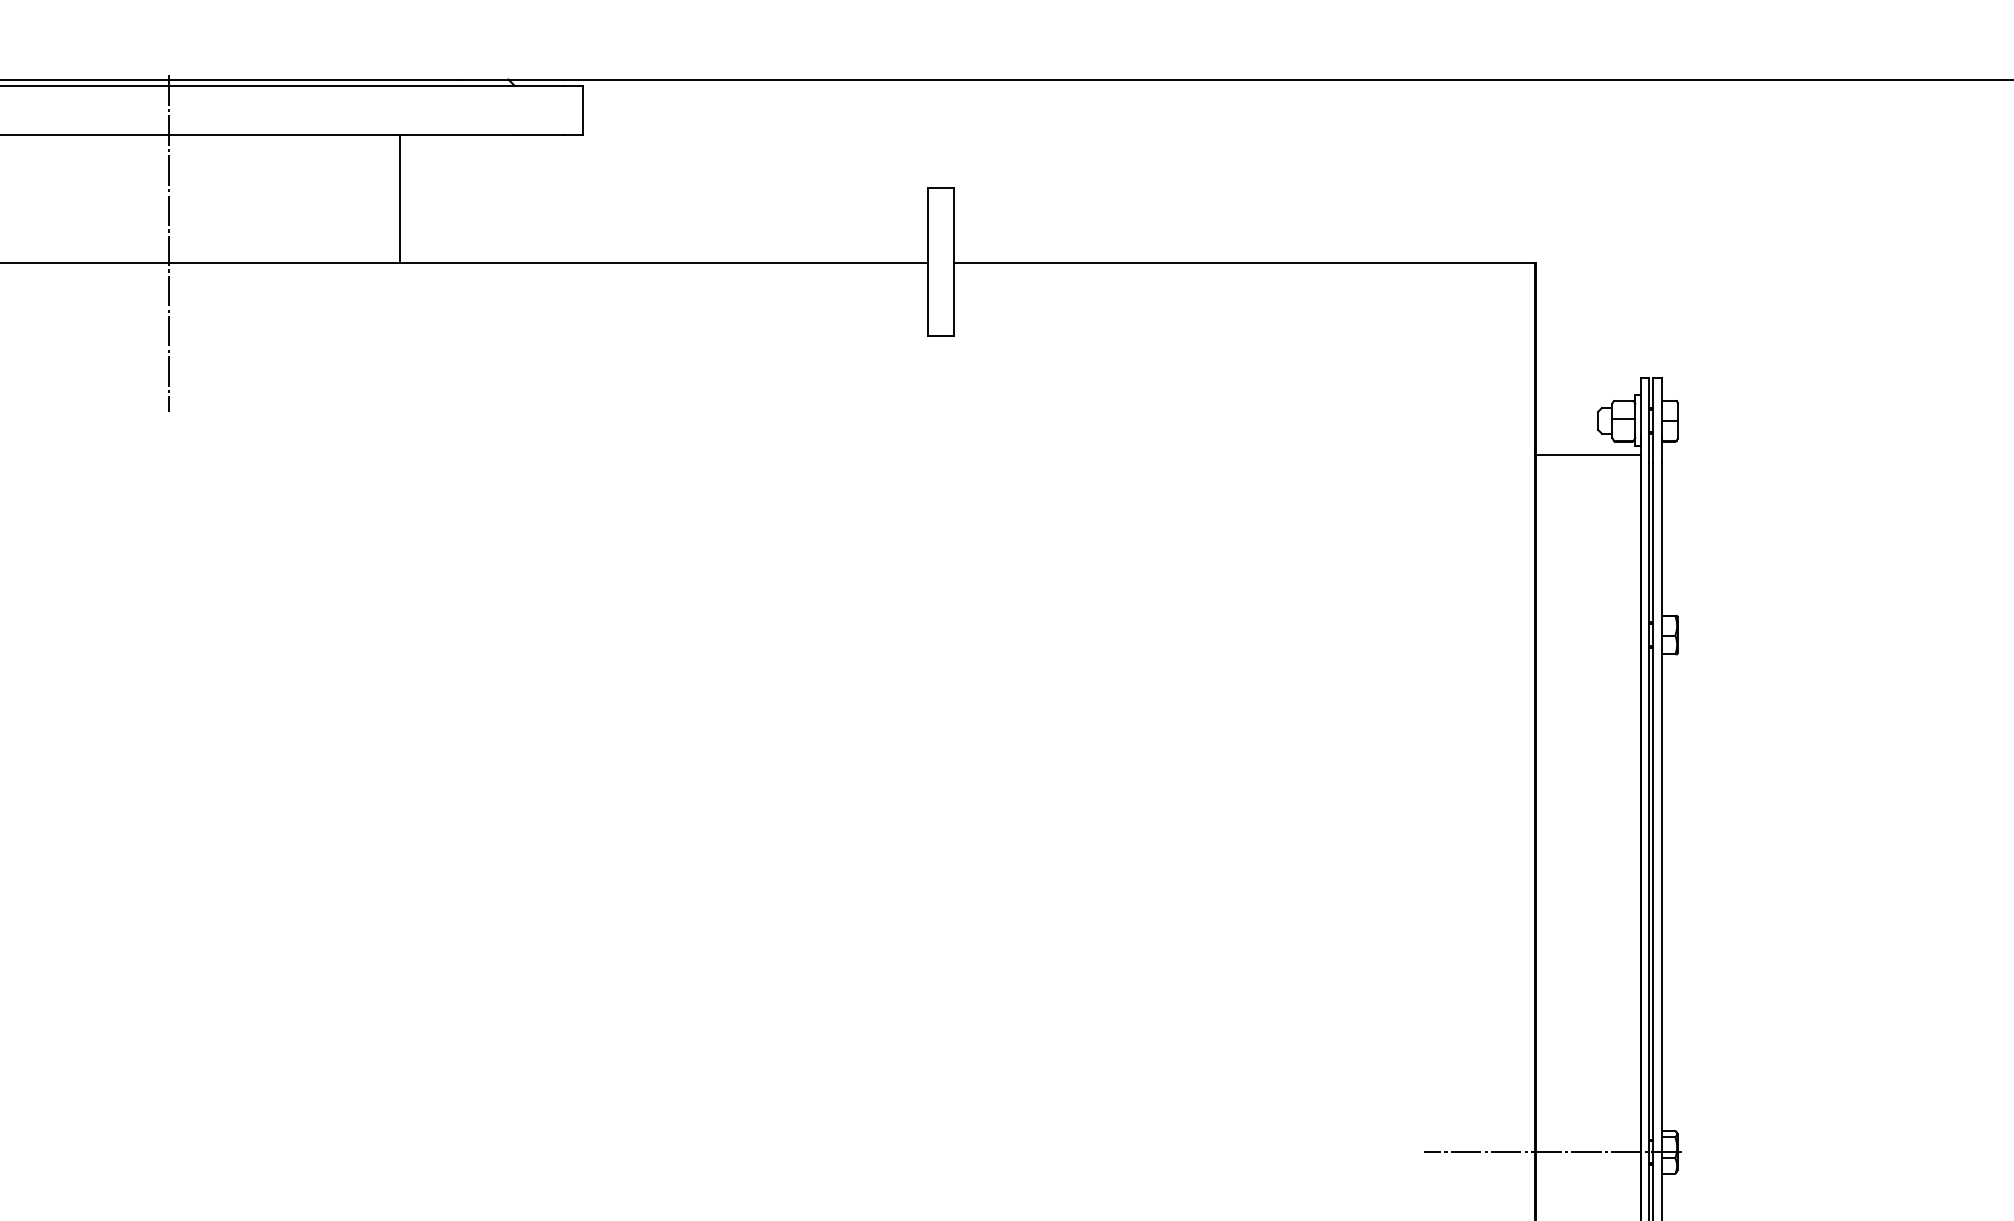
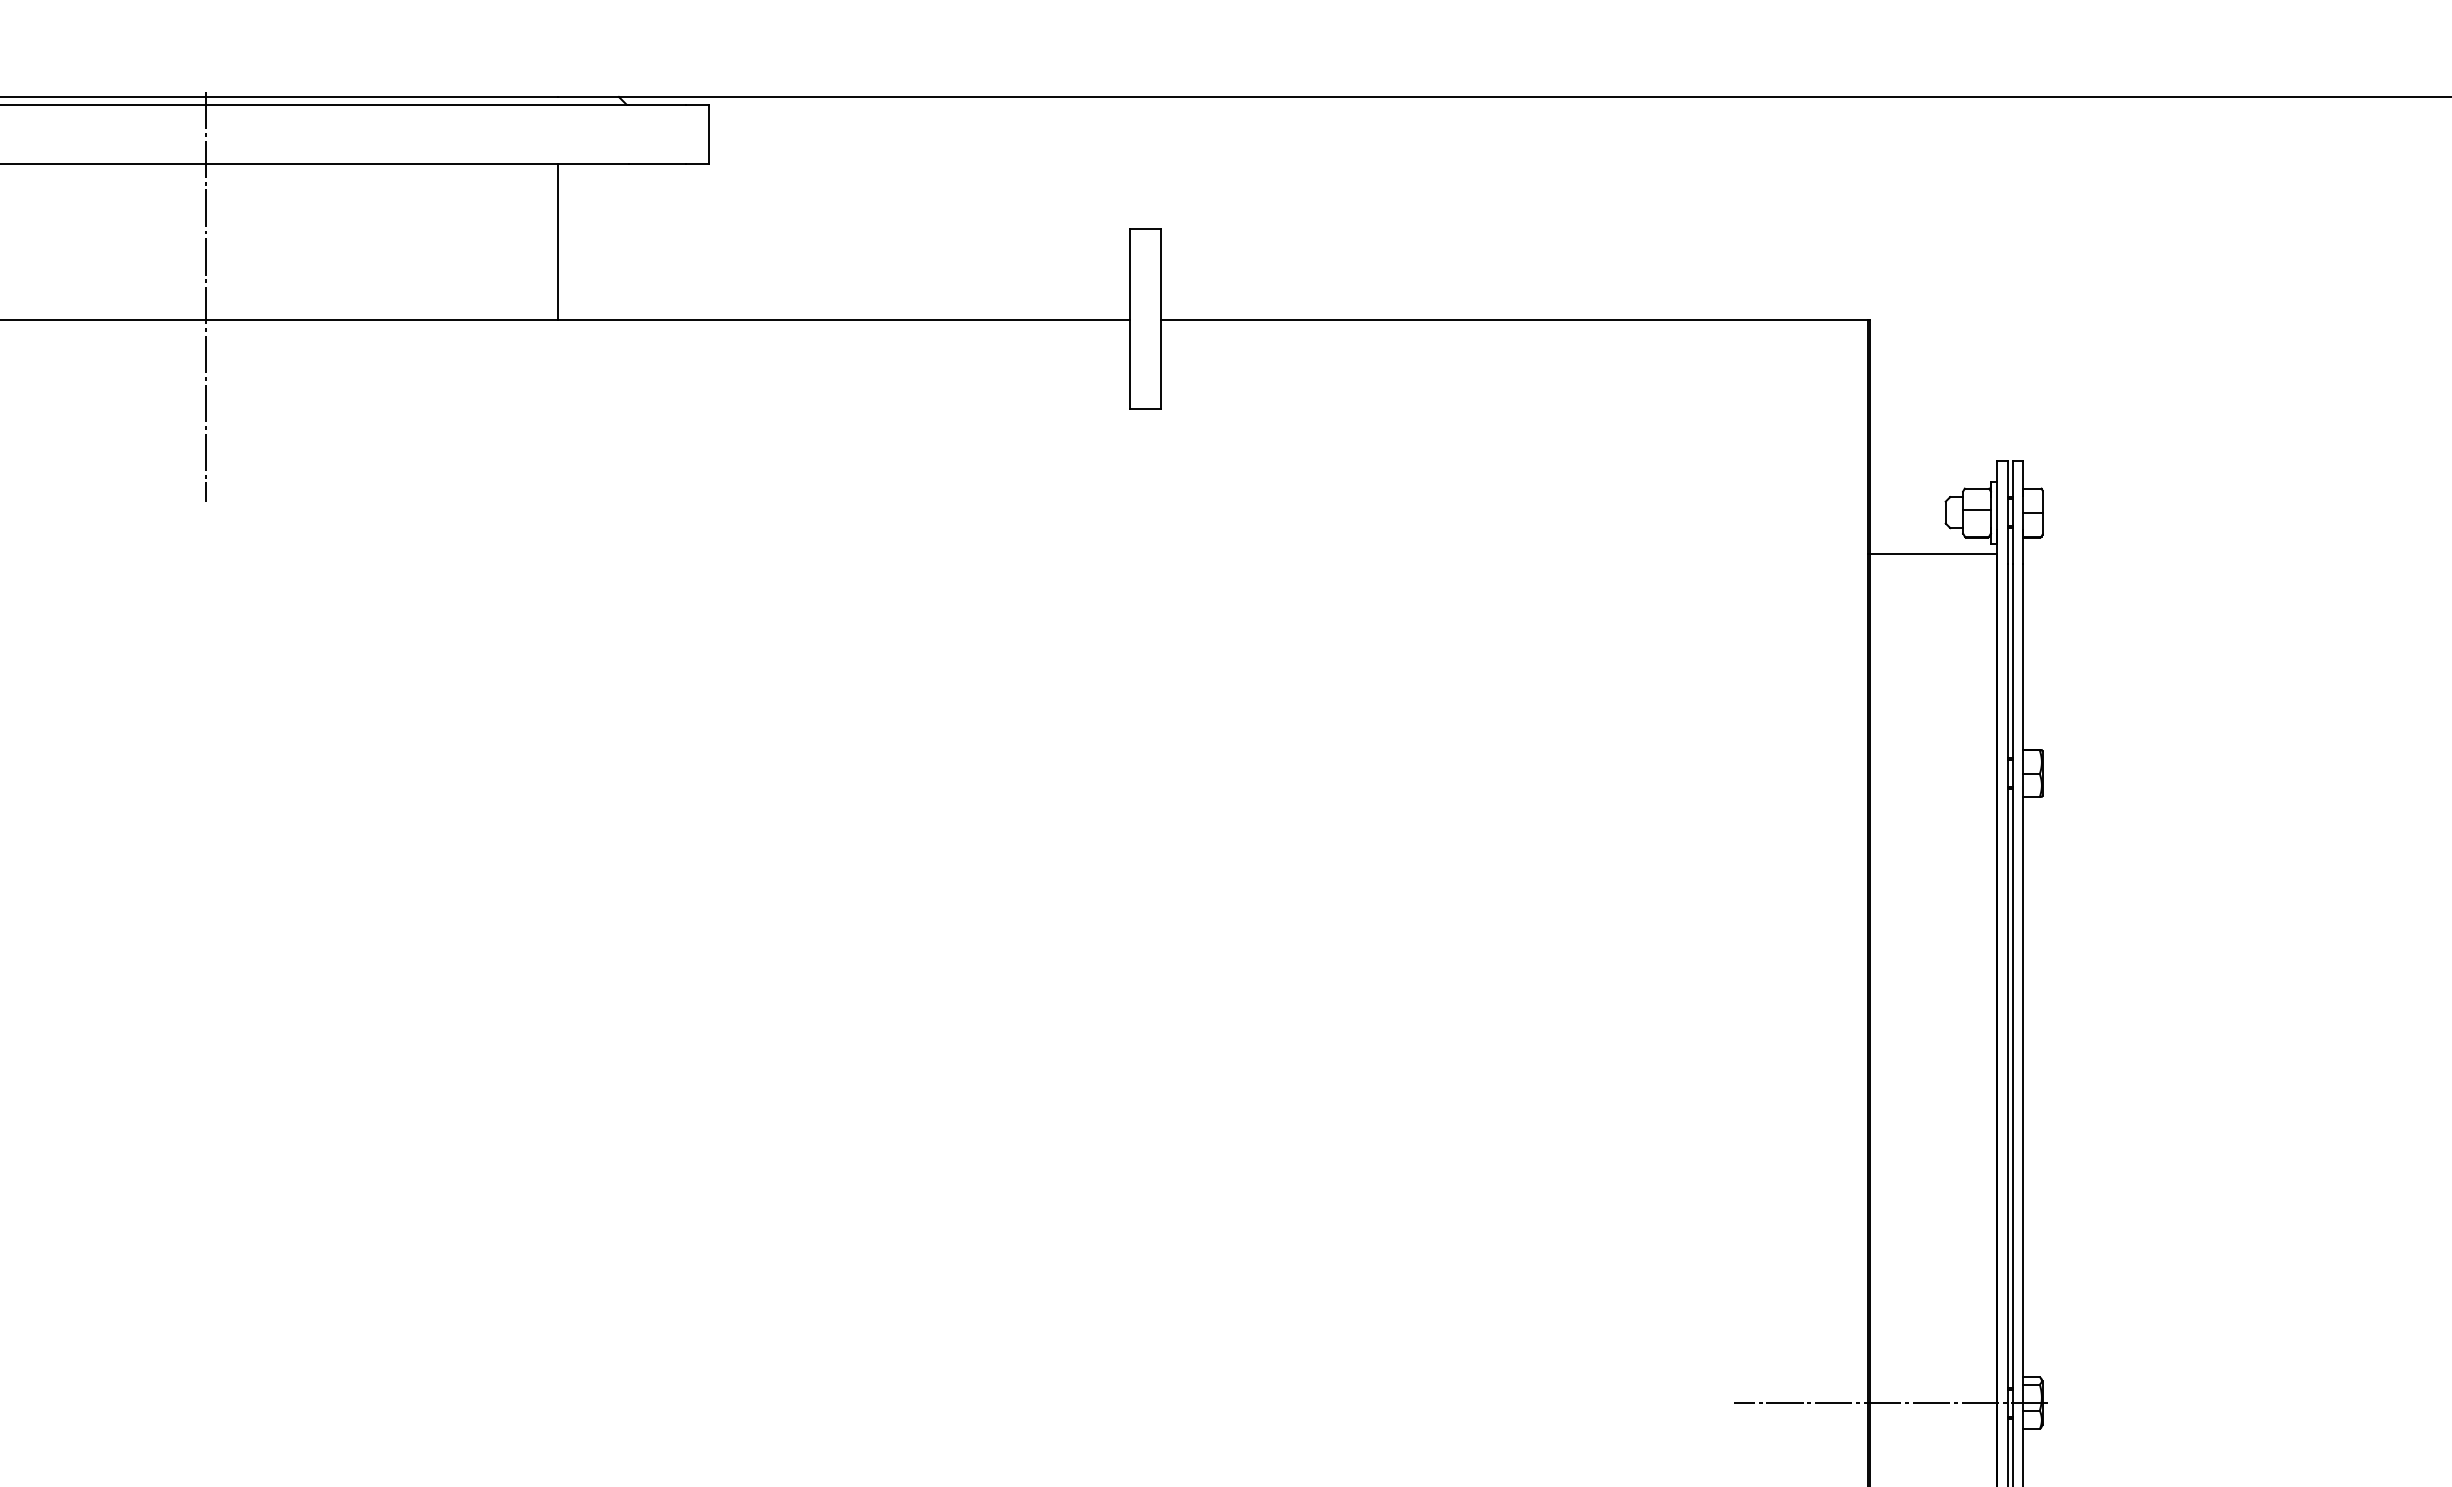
line: (400, 199) -> (558, 242), moved

